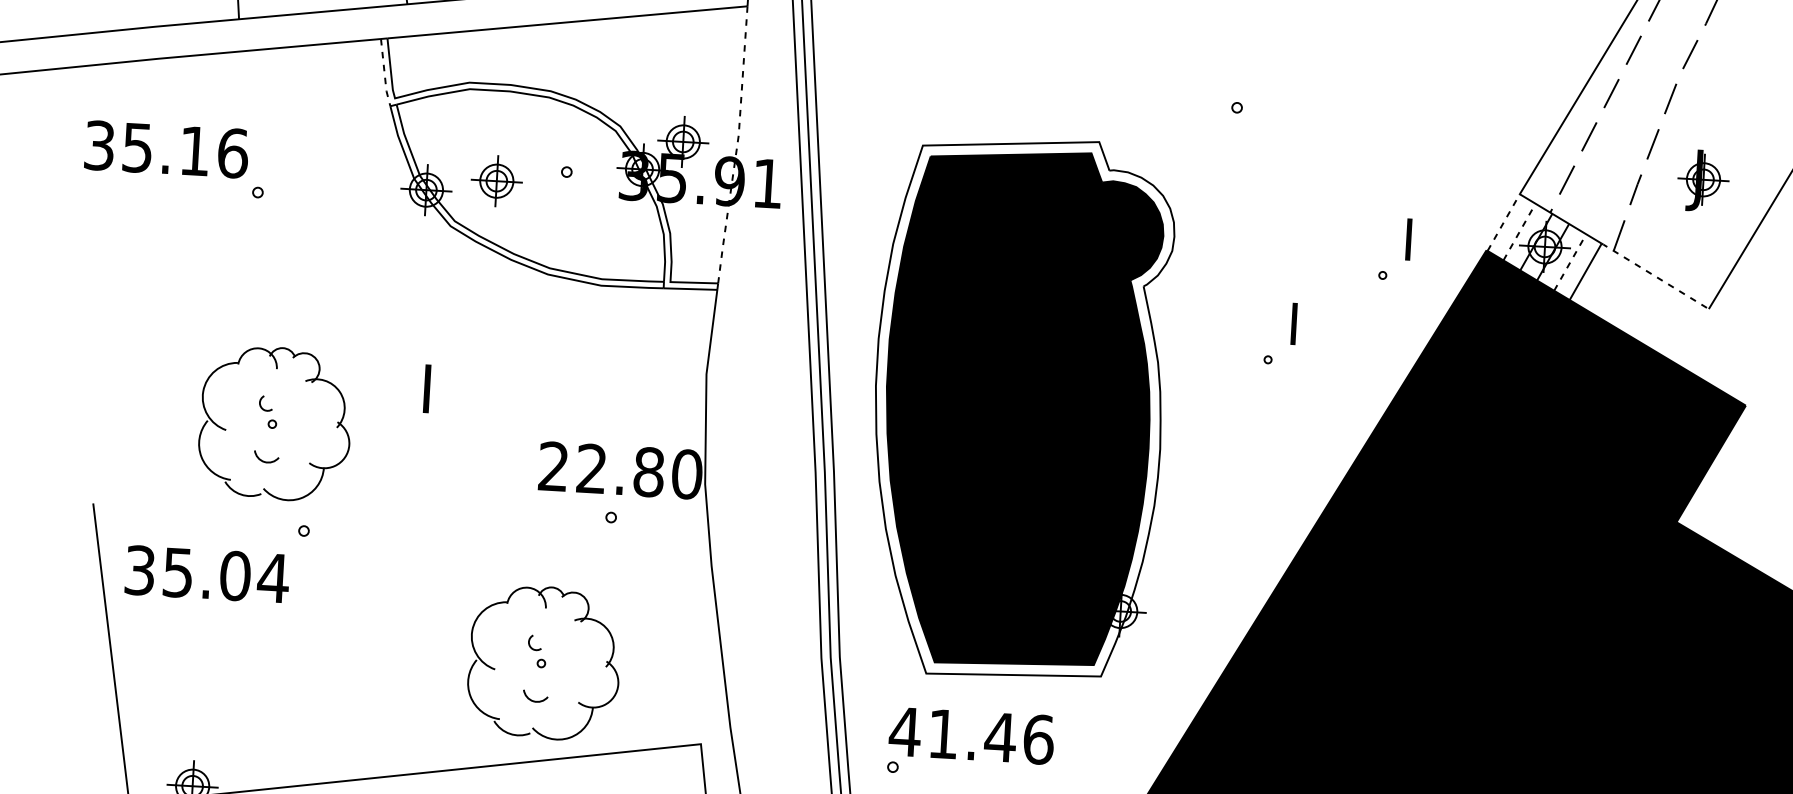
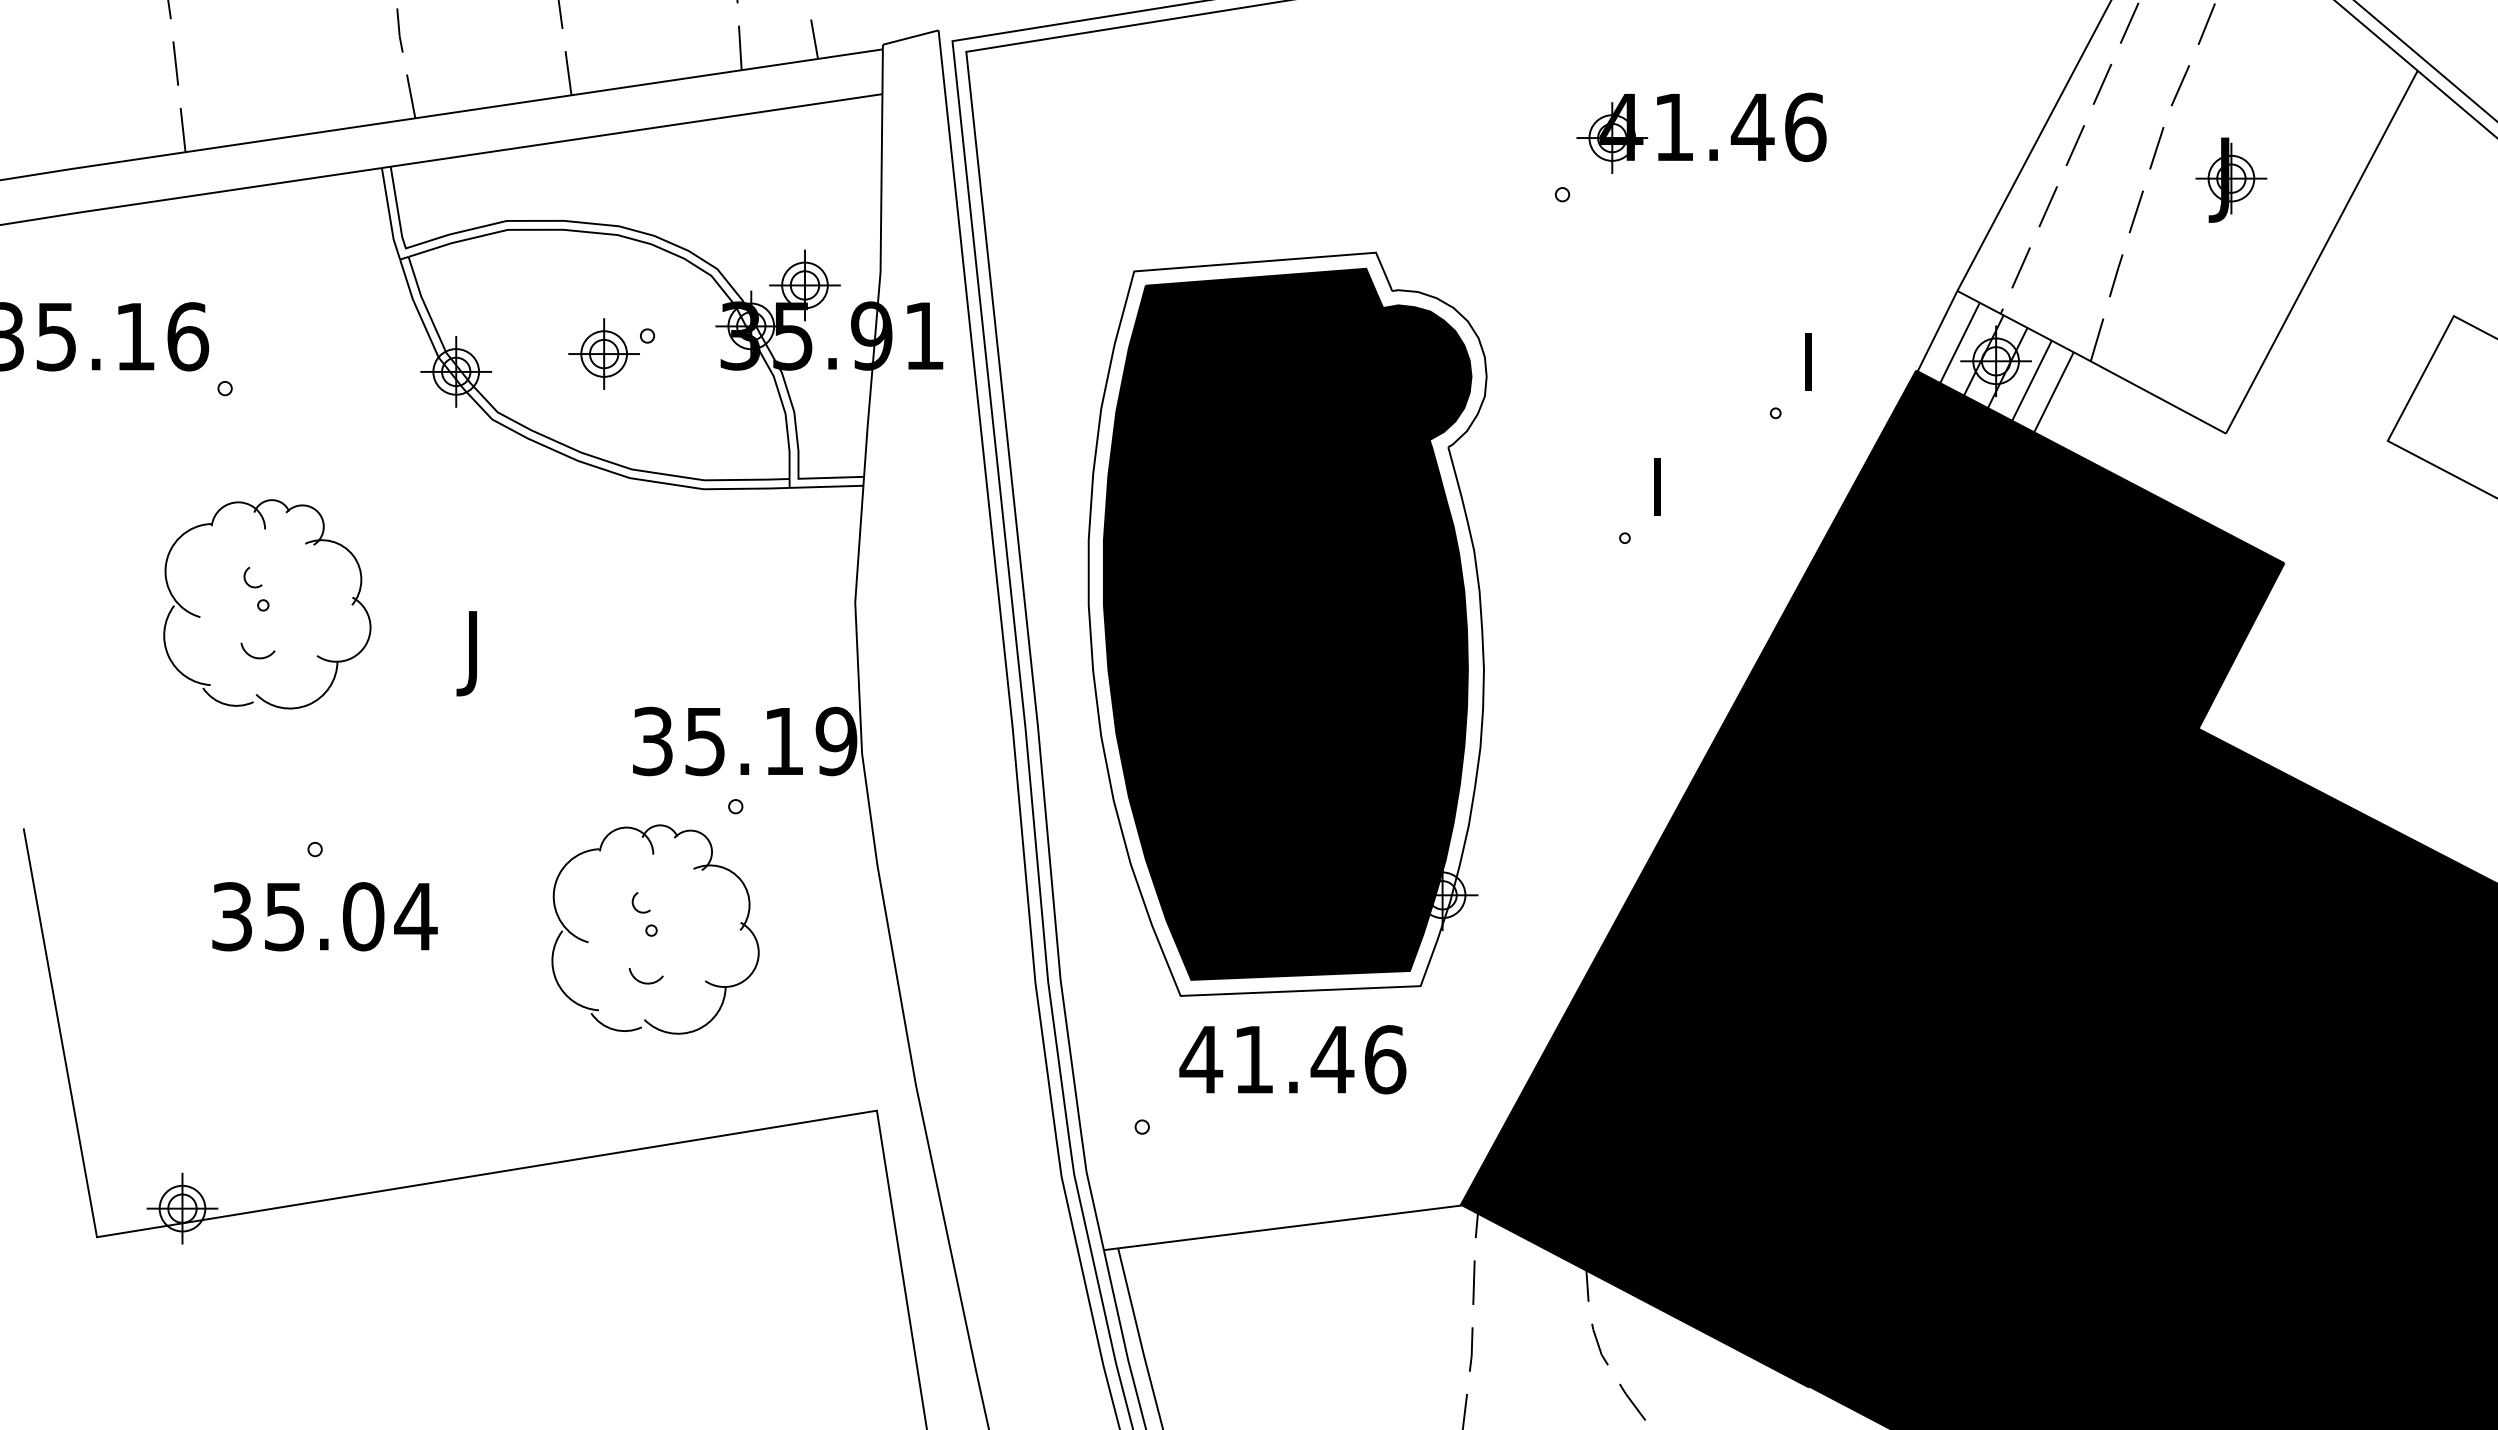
line: (384, 73) -> (389, 214), dashed -> solid
part: (1345, 81) -> (1709, 149), added
line: (737, 145) -> (879, 286), dashed -> solid
part: (496, 180) -> (603, 353), moved
part: (1703, 180) -> (2231, 179), moved
line: (1503, 222) -> (1937, 331), dashed -> solid
line: (1519, 231) -> (1960, 342), dashed -> solid
line: (1570, 262) -> (2032, 380), dashed -> solid
line: (1655, 275) -> (2149, 392), dashed -> solid
text: (420, 419) -> (466, 686), I -> J
part: (275, 423) -> (267, 604), moved
text: (620, 470) -> (744, 741), 22.80 -> 35.19
text: (207, 574) -> (324, 916), moved
part: (544, 662) -> (655, 929), moved
text: (971, 735) -> (1292, 1059), moved

